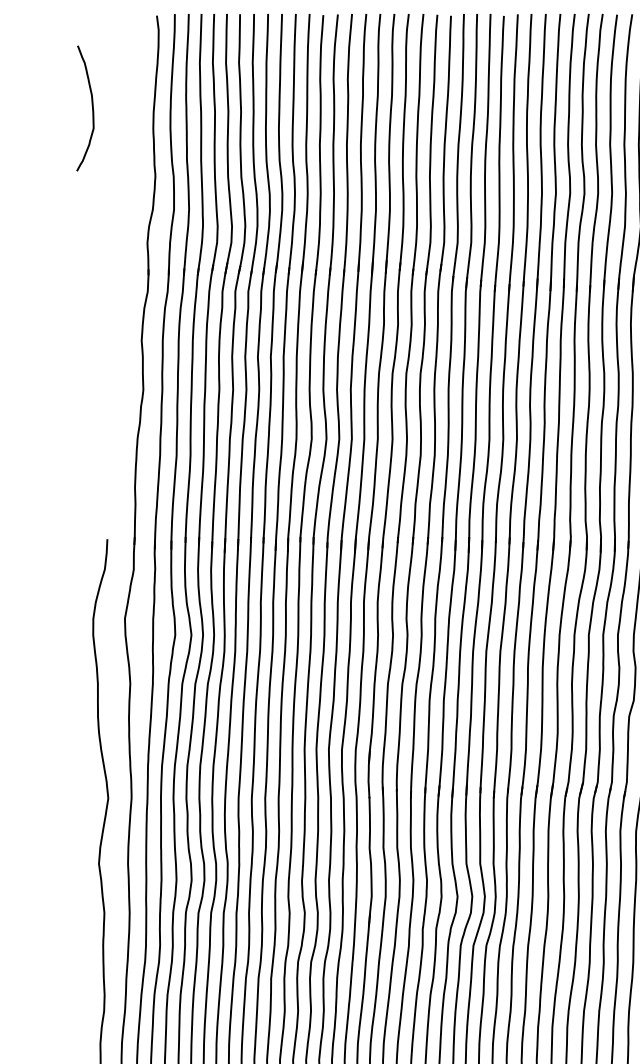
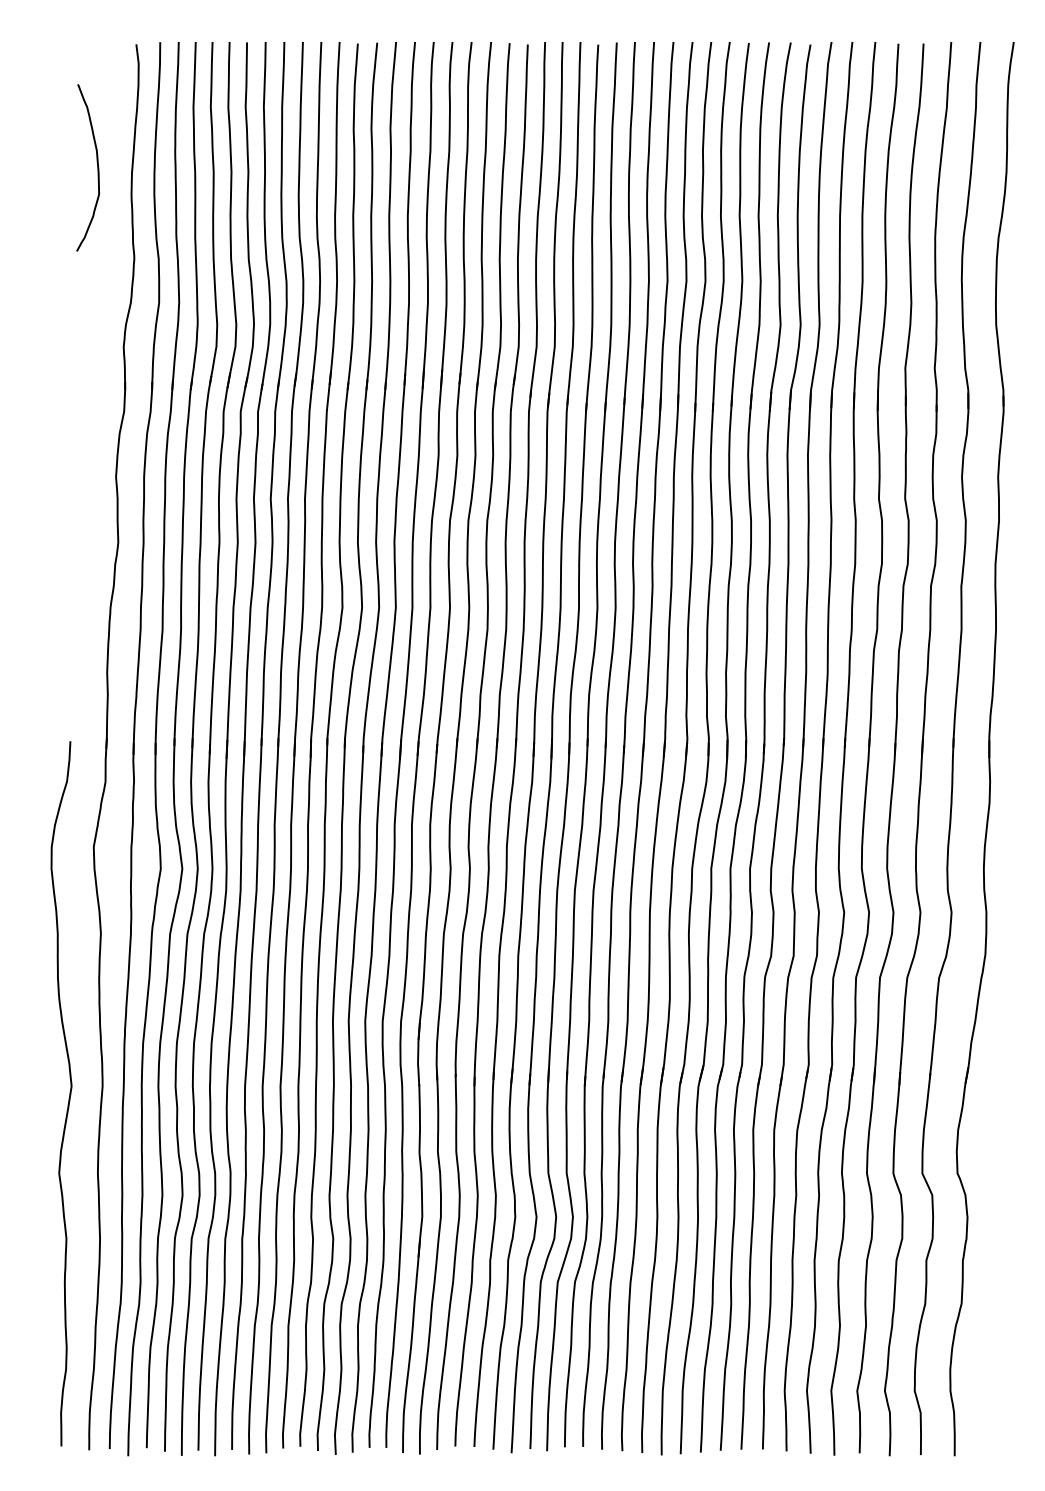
part: (92, 108) -> (97, 167), moved

